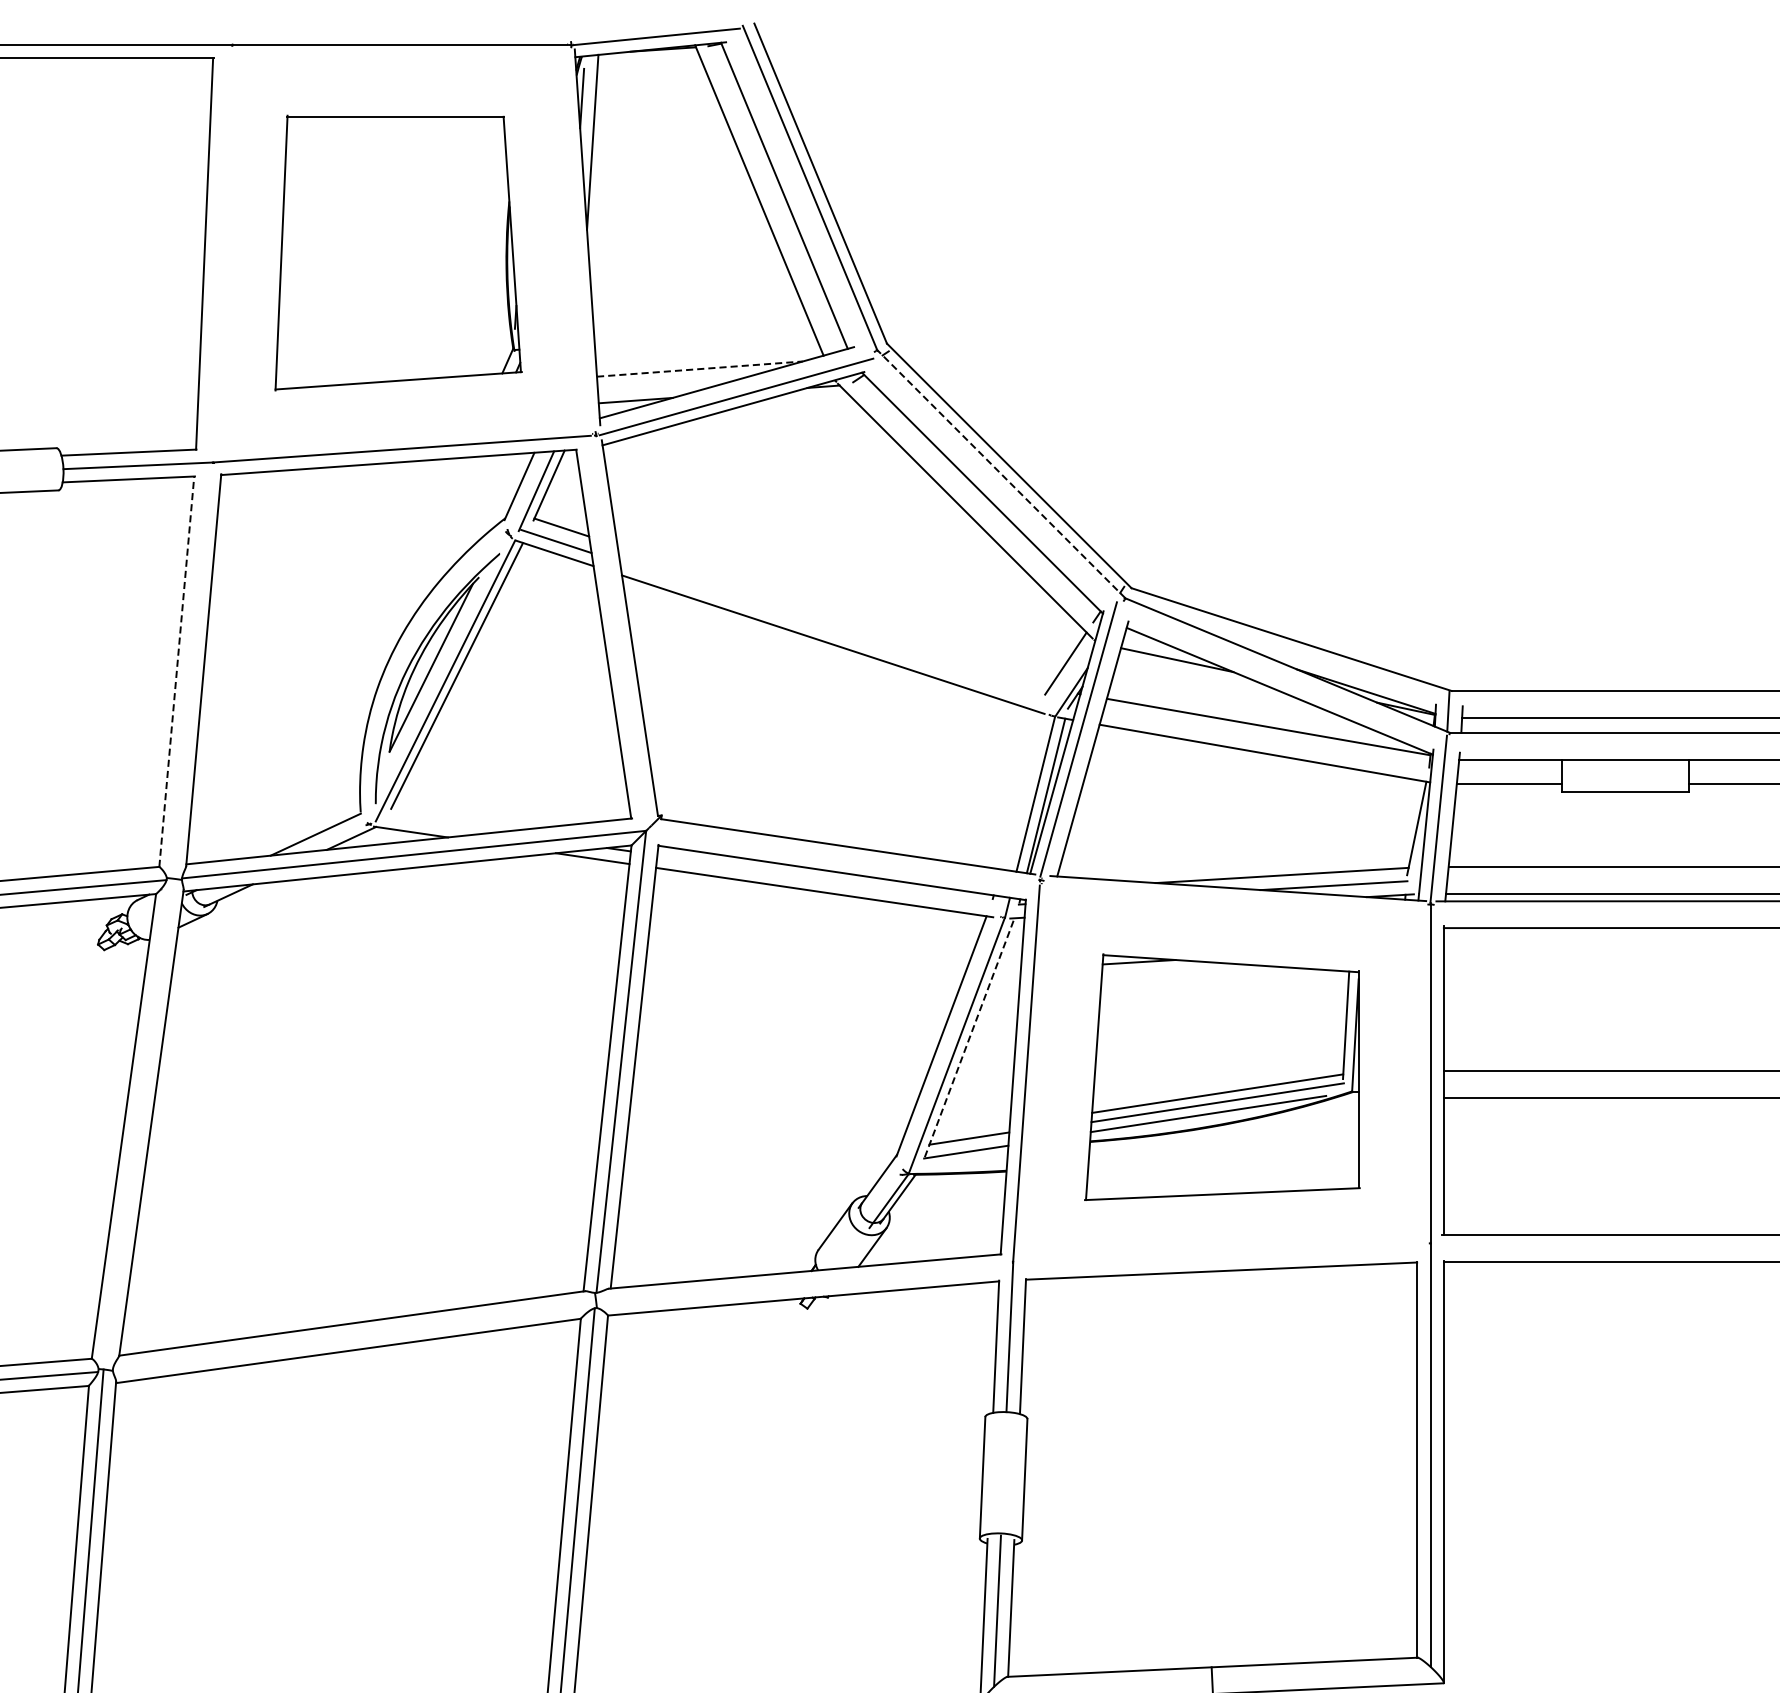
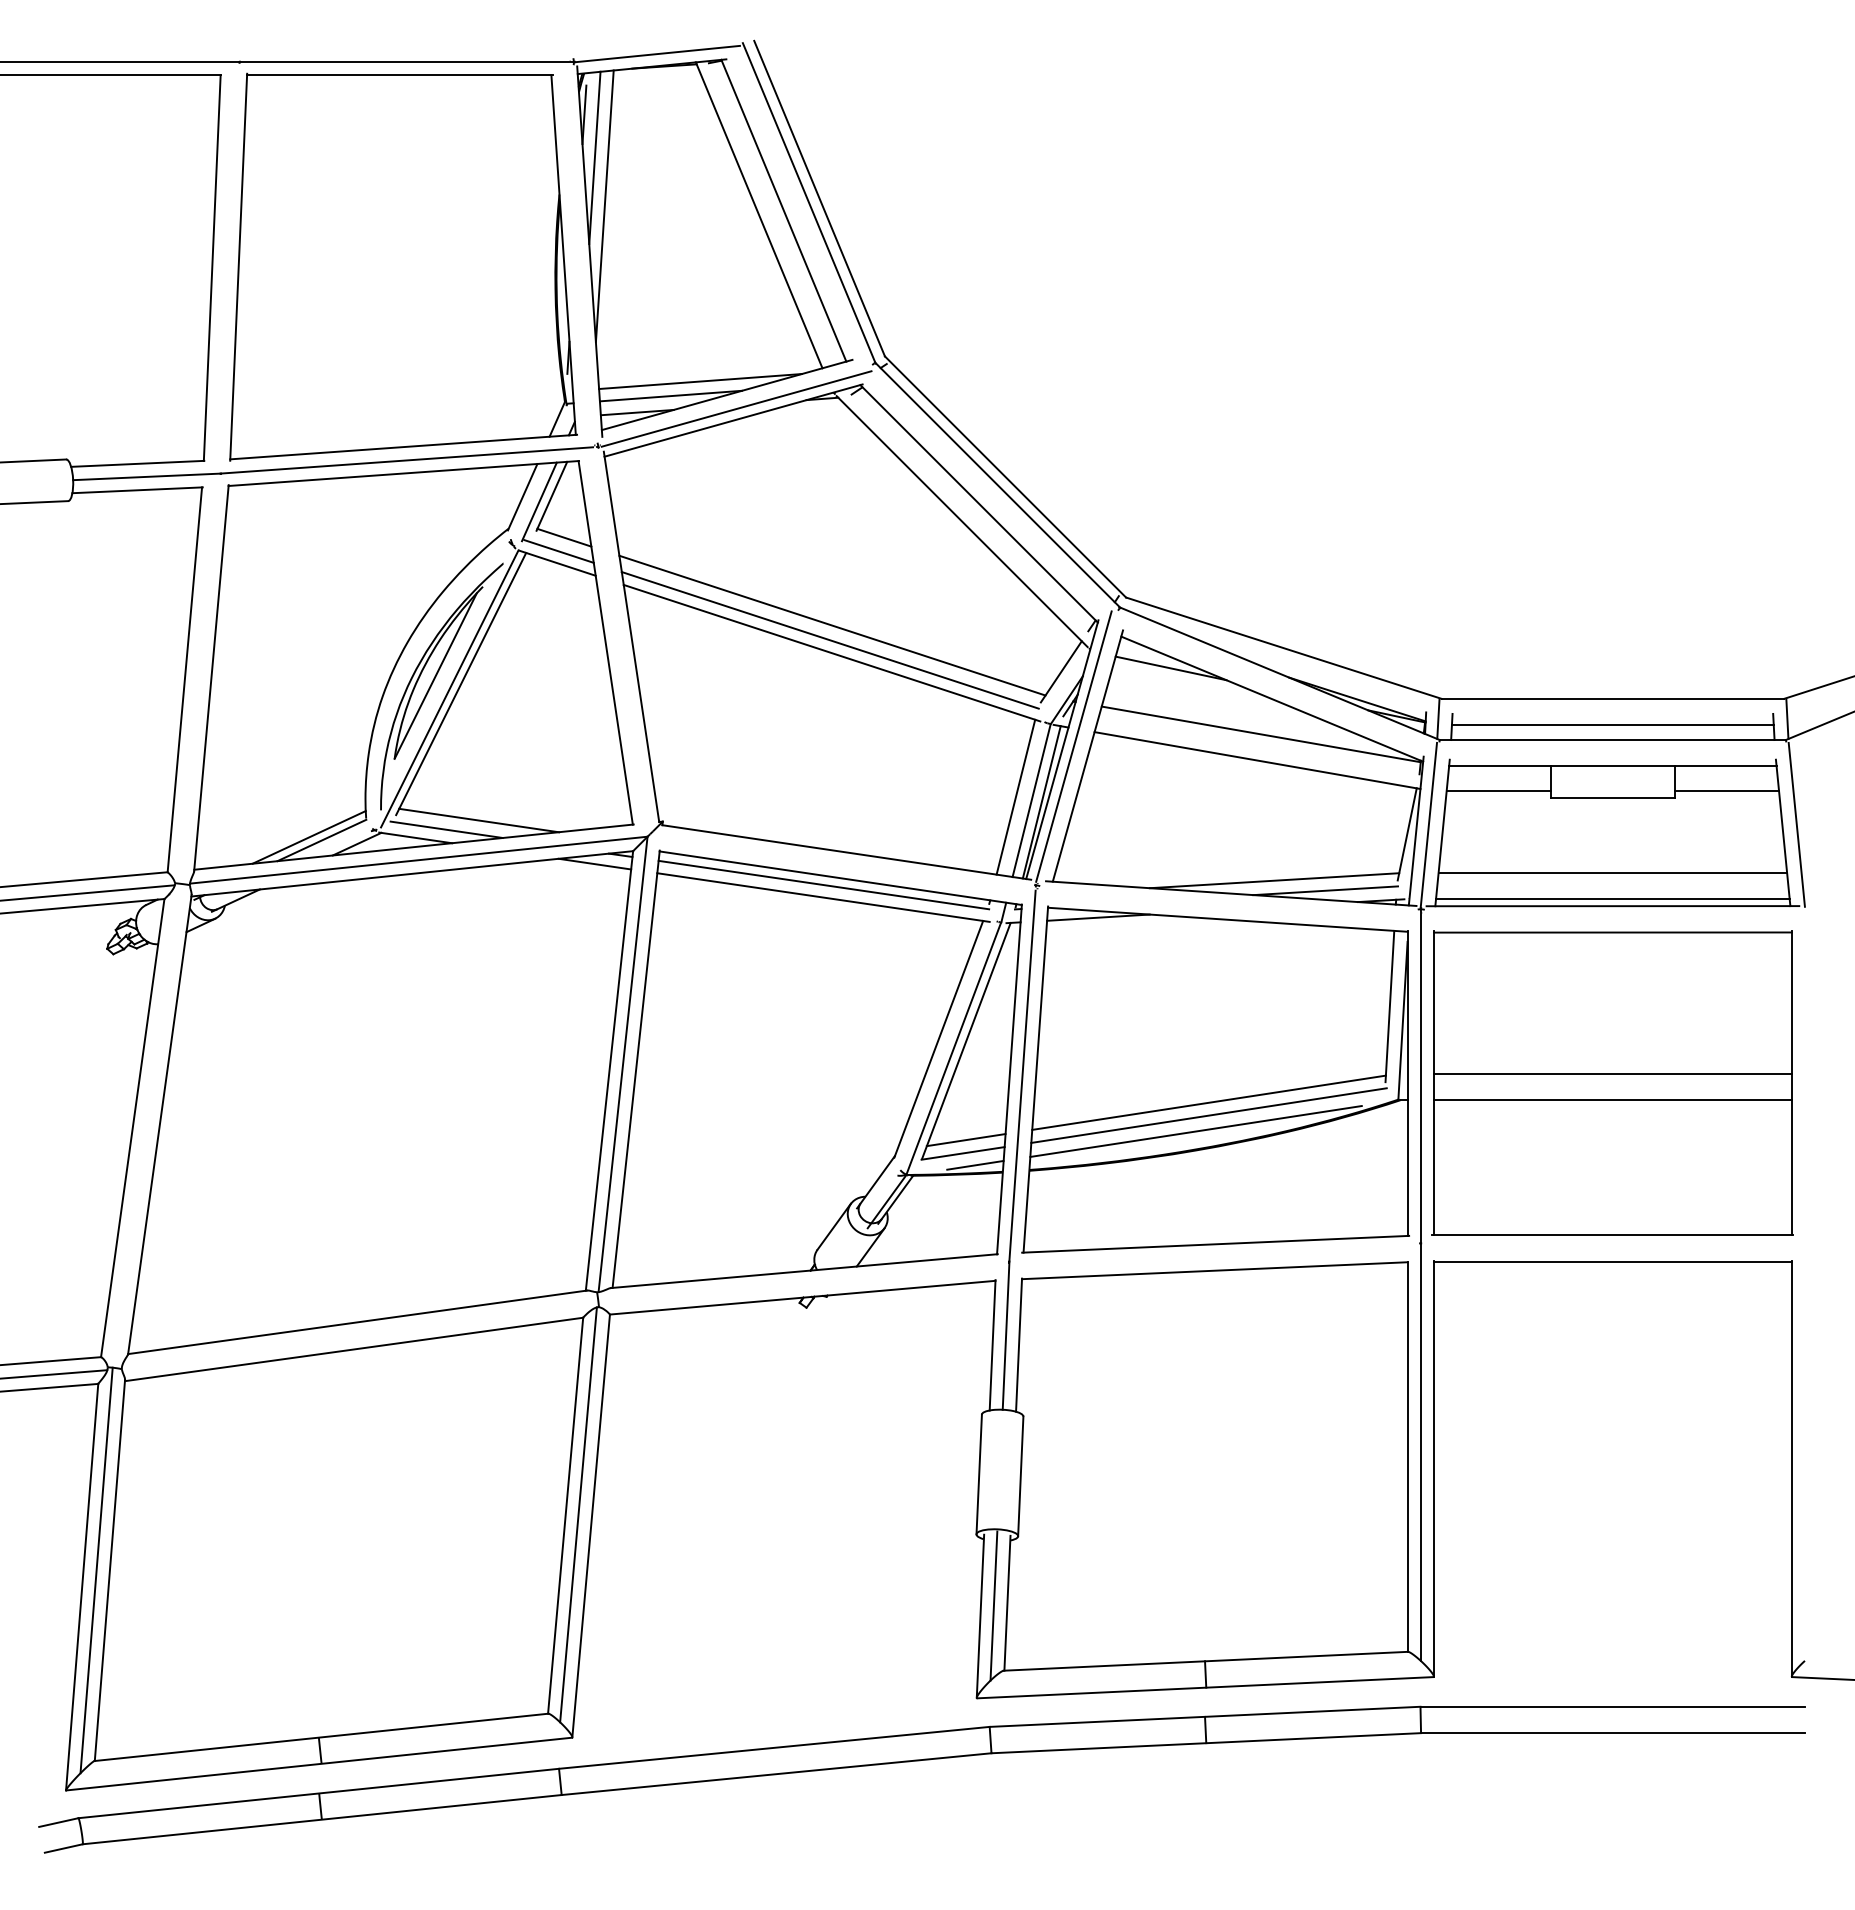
line: (602, 190) -> (604, 205), added
part: (398, 252) -> (403, 266), size x1.43
line: (699, 369) -> (700, 381), dashed -> solid
line: (669, 383) -> (670, 395), added
line: (1001, 473) -> (997, 484), dashed -> solid
line: (833, 616) -> (832, 625), added
line: (830, 631) -> (829, 640), added
line: (176, 671) -> (184, 679), dashed -> solid
line: (1019, 790) -> (1015, 796), added
line: (475, 814) -> (479, 820), added
line: (442, 823) -> (446, 829), added
line: (302, 831) -> (308, 837), added
line: (824, 879) -> (823, 884), added
line: (969, 1037) -> (966, 1040), dashed -> solid
part: (1222, 1077) -> (1215, 1079), size x1.43
line: (978, 1163) -> (975, 1164), added

